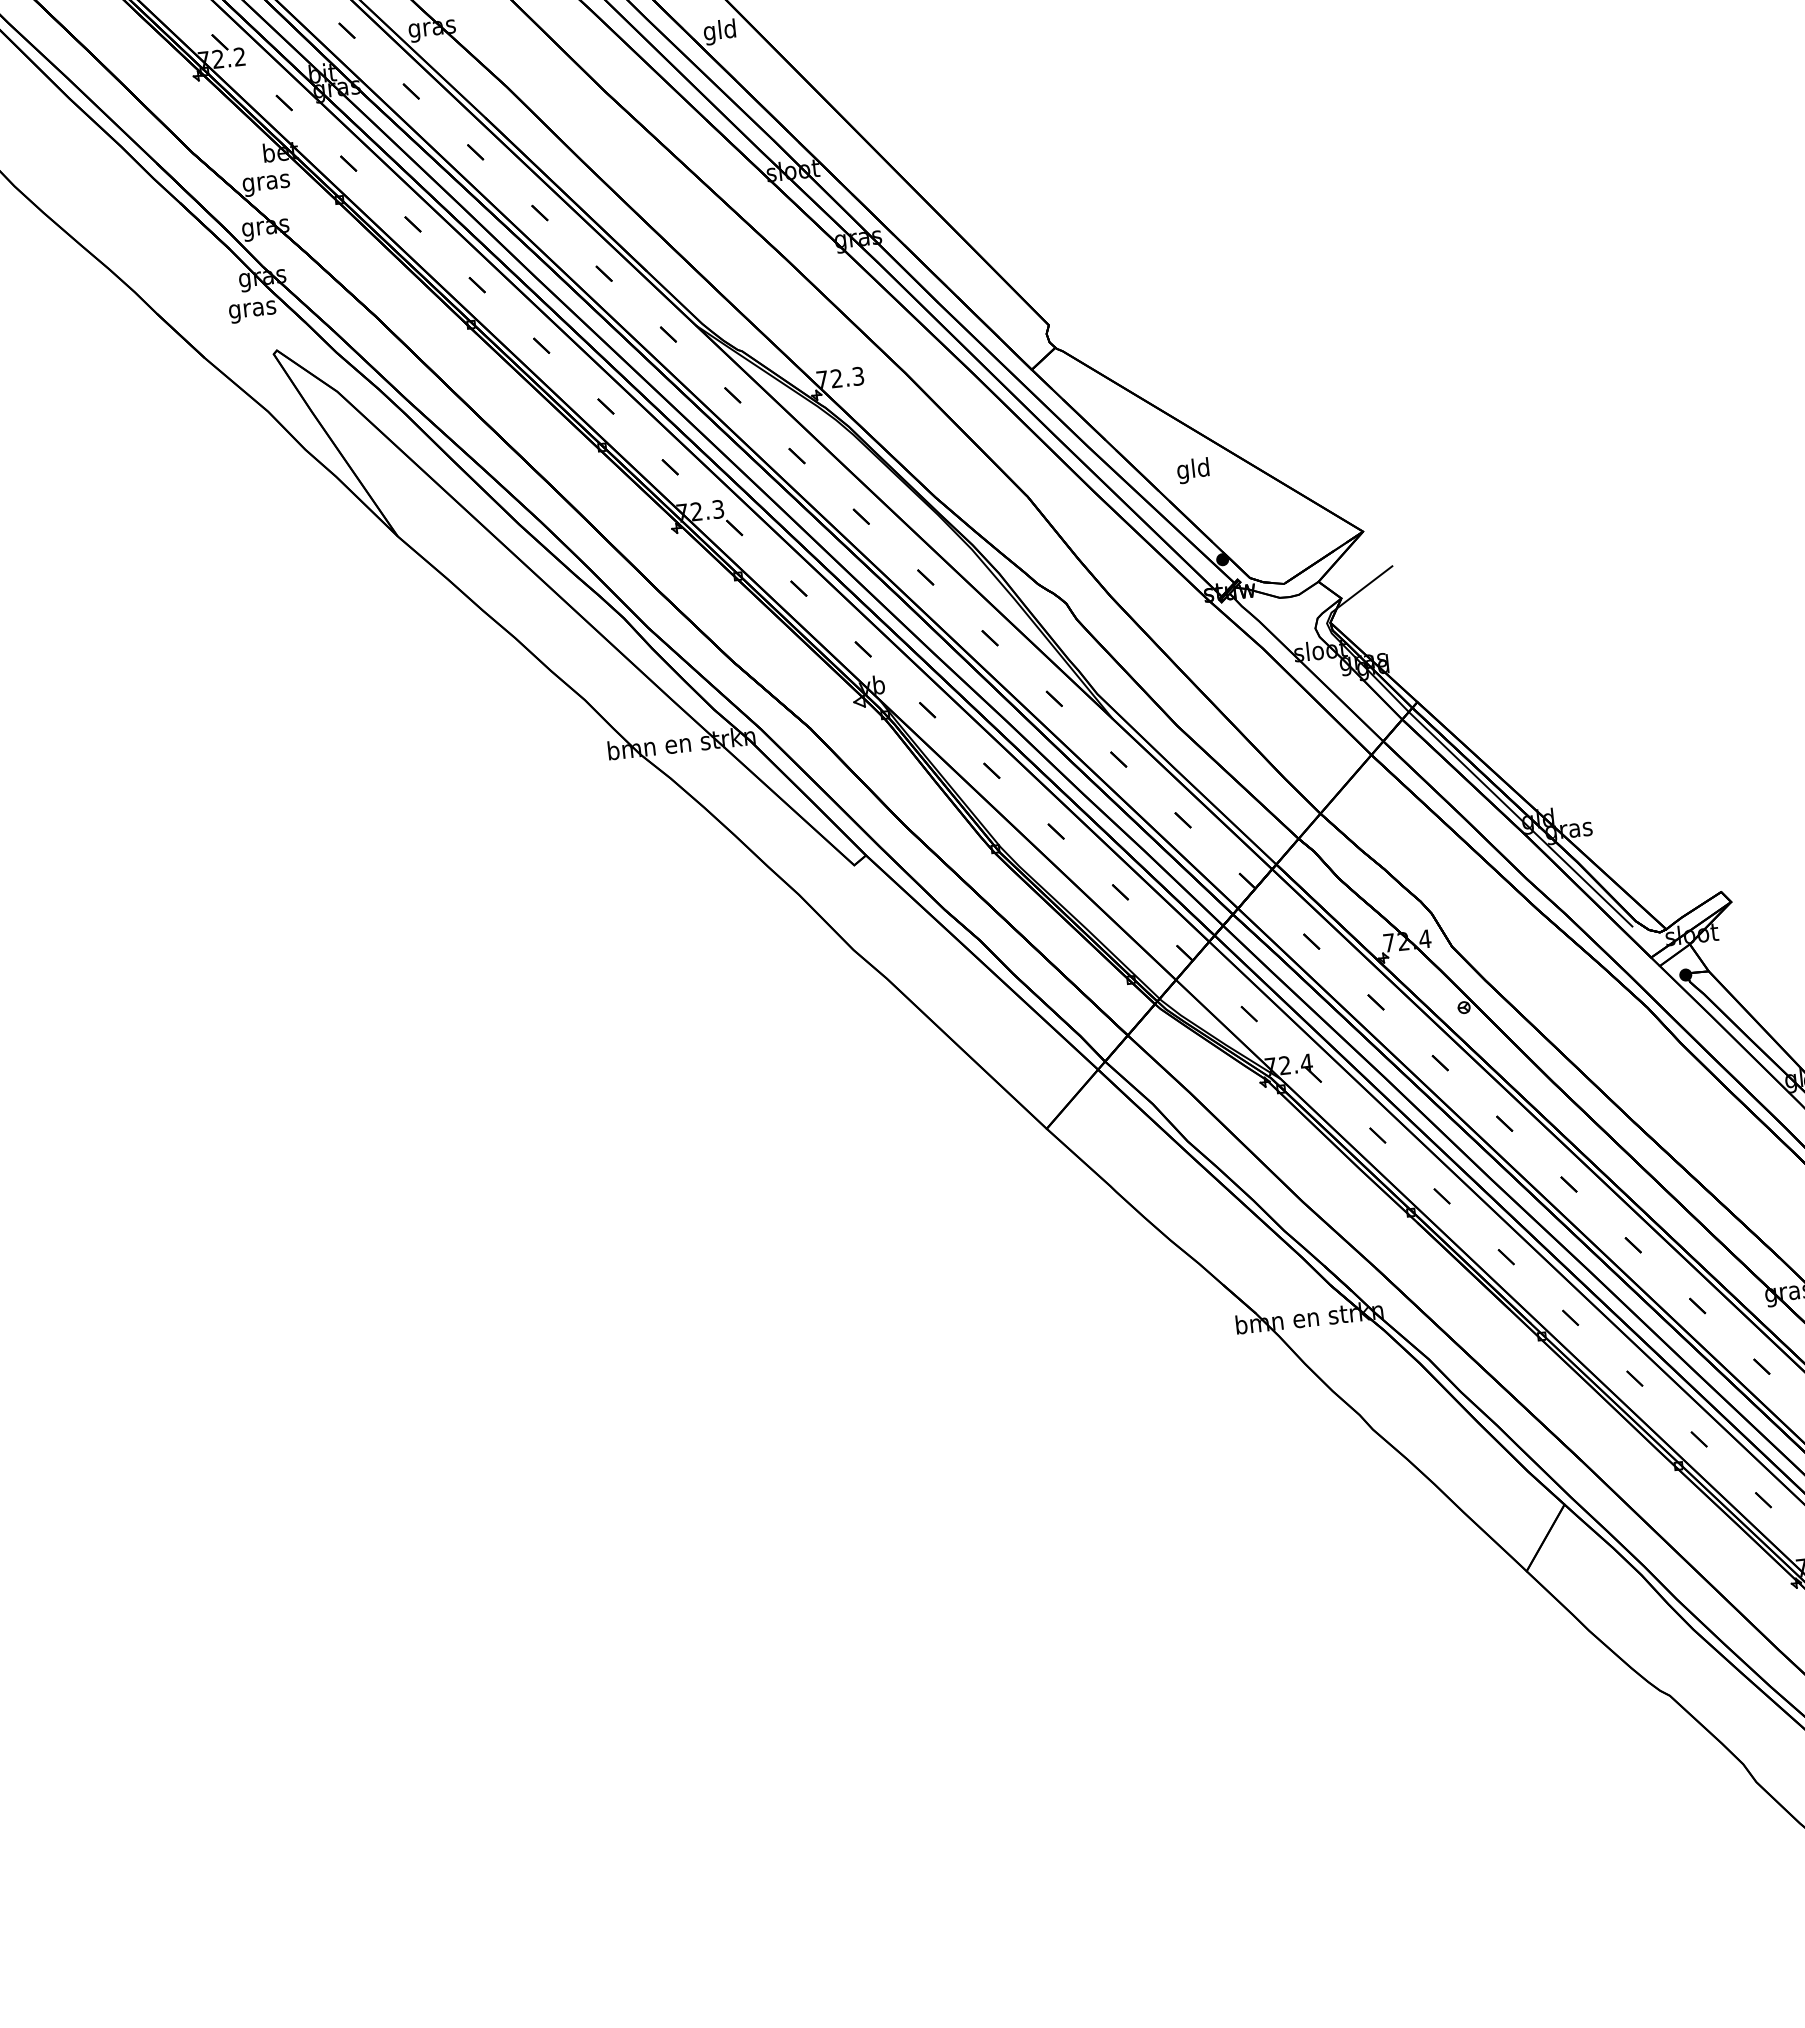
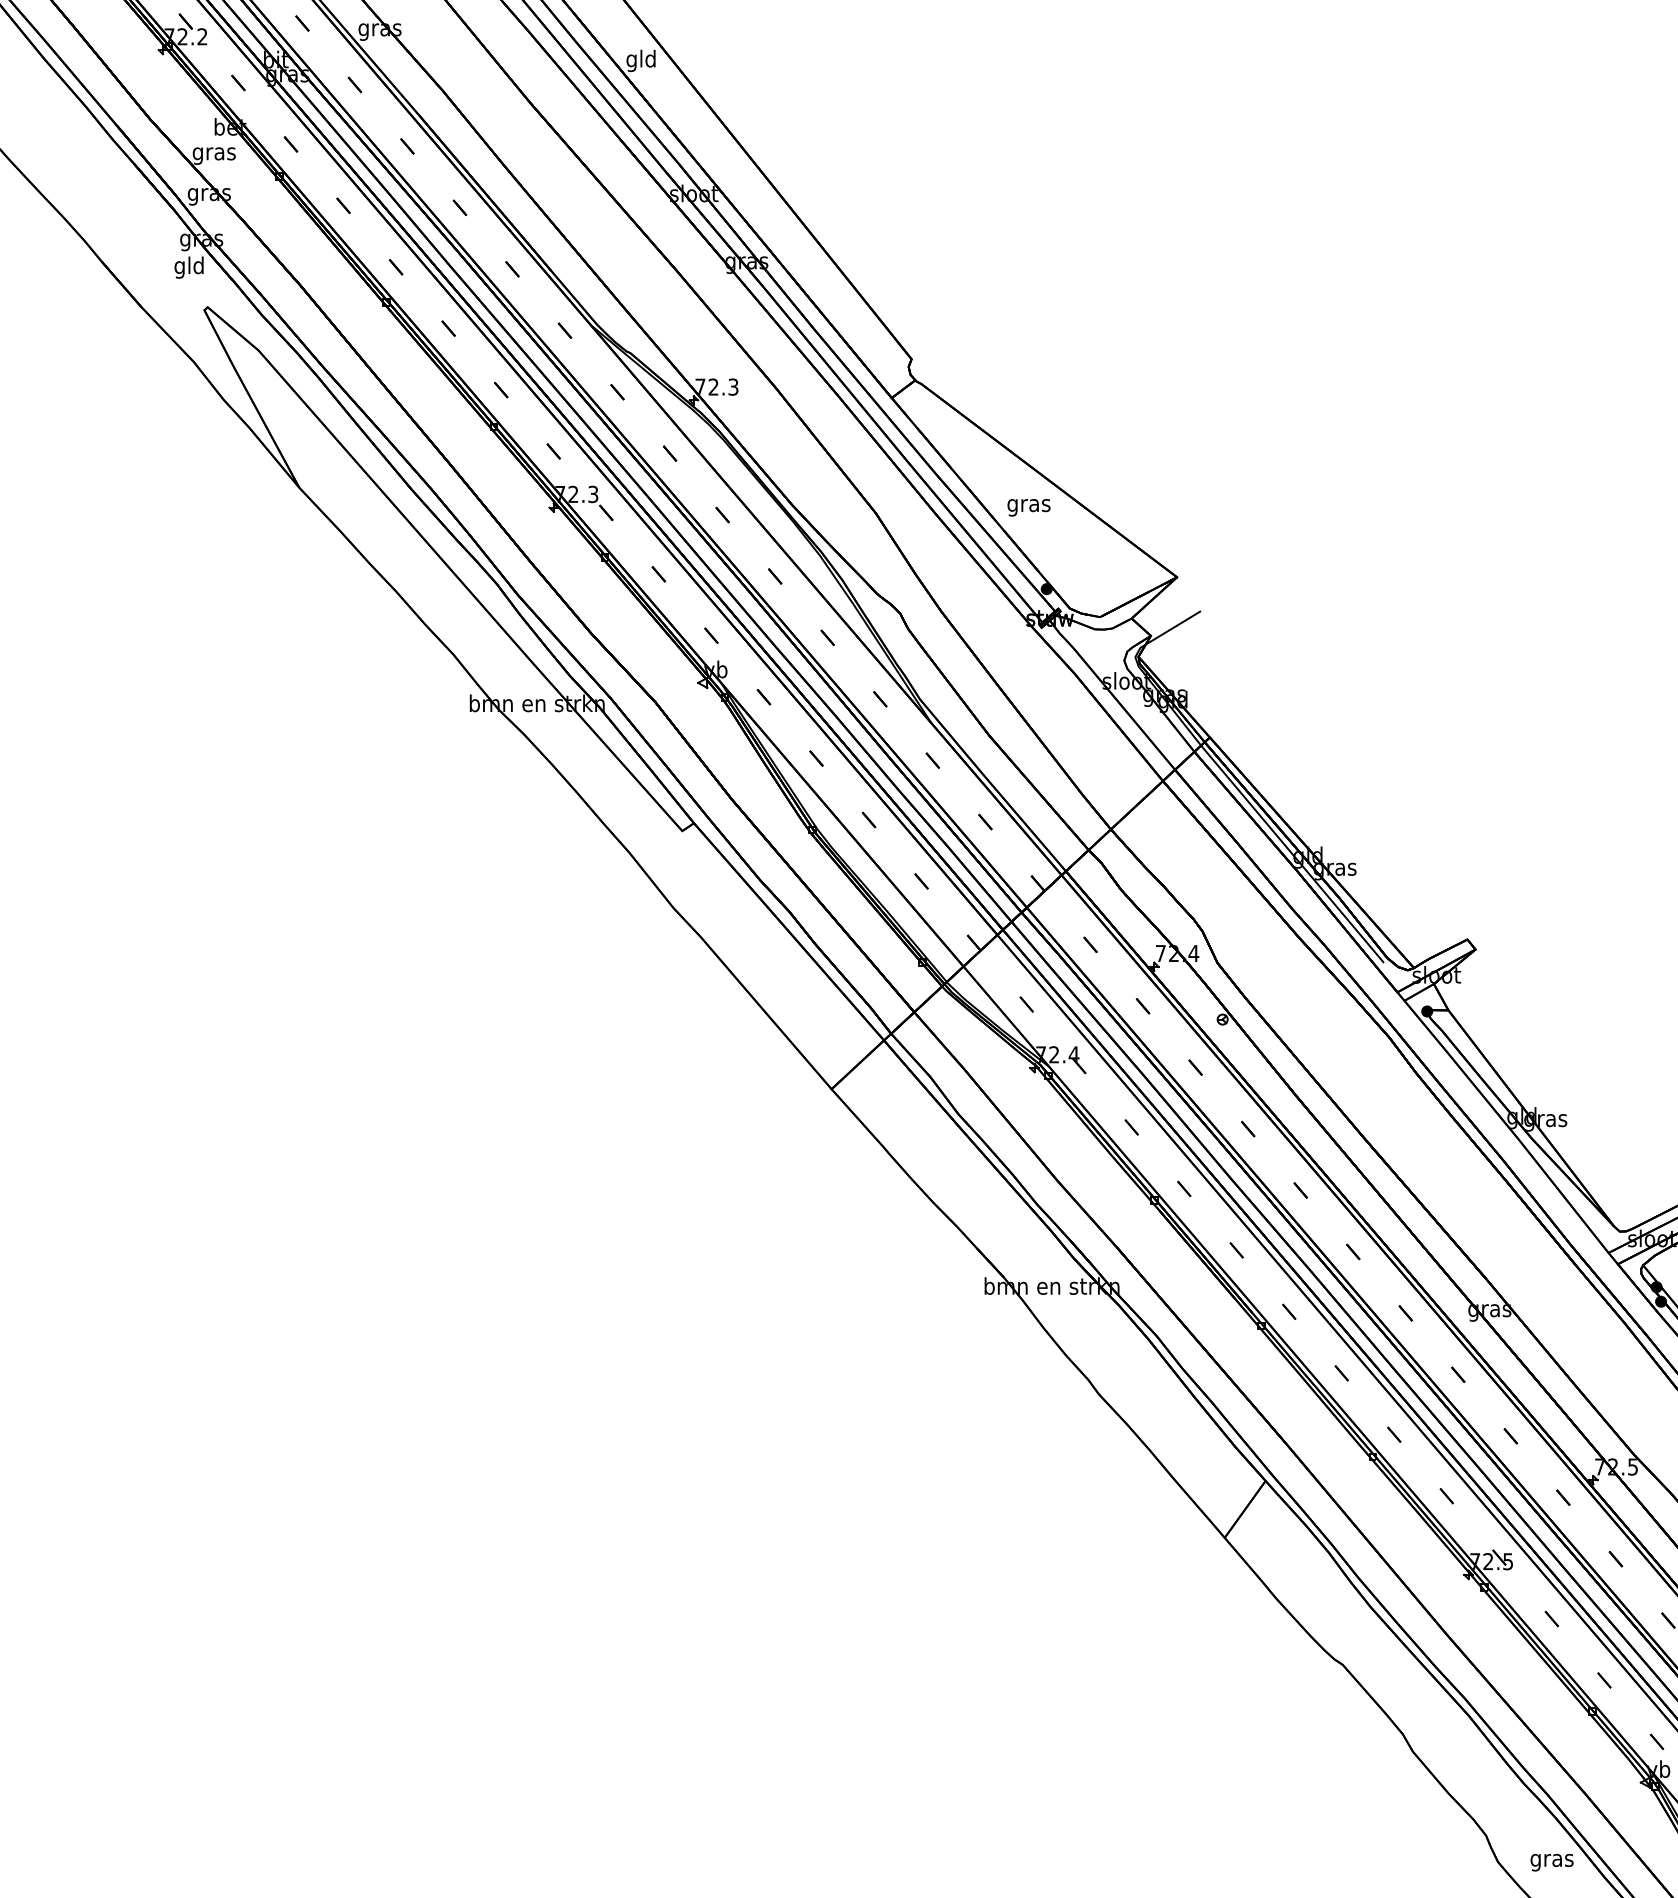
text: (252, 309) -> (189, 267), gras -> gld
text: (1193, 470) -> (1028, 505), gld -> gras

